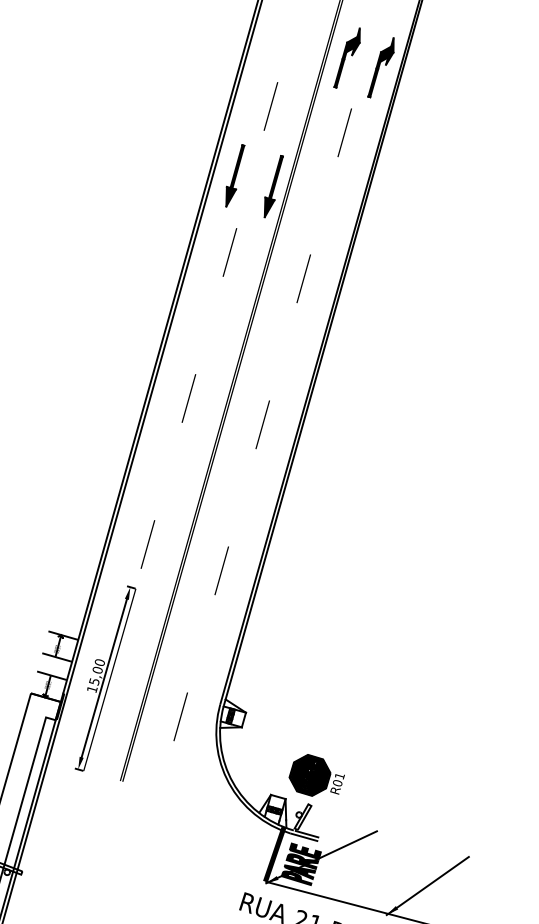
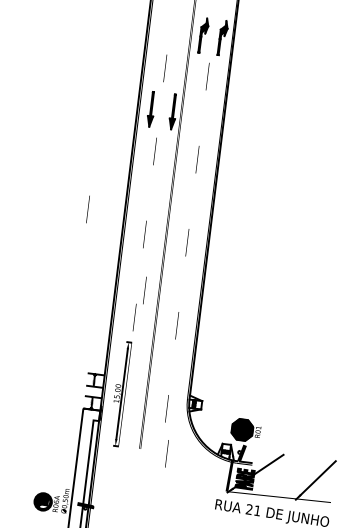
line: (92, 337) -> (87, 209), added
line: (172, 498) -> (144, 290), added
line: (167, 796) -> (166, 453), added

